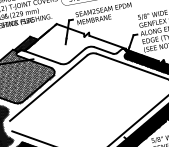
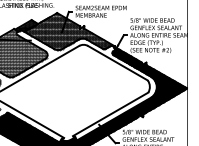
hatch: (73, 41) -> (69, 31), added

